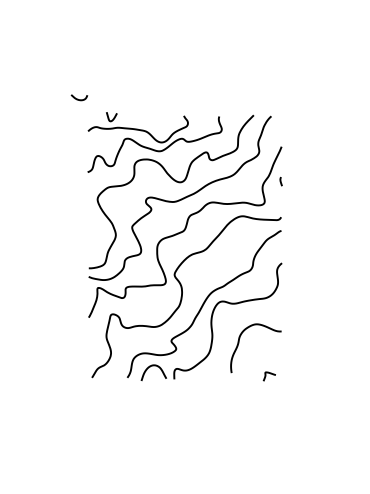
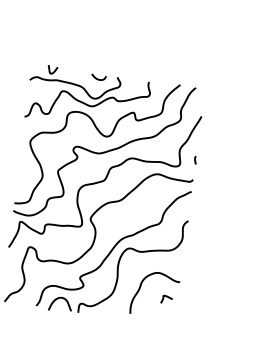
curve: (79, 99) -> (98, 79), moved
curve: (280, 181) -> (194, 160), moved
curve: (266, 376) -> (164, 299), moved

